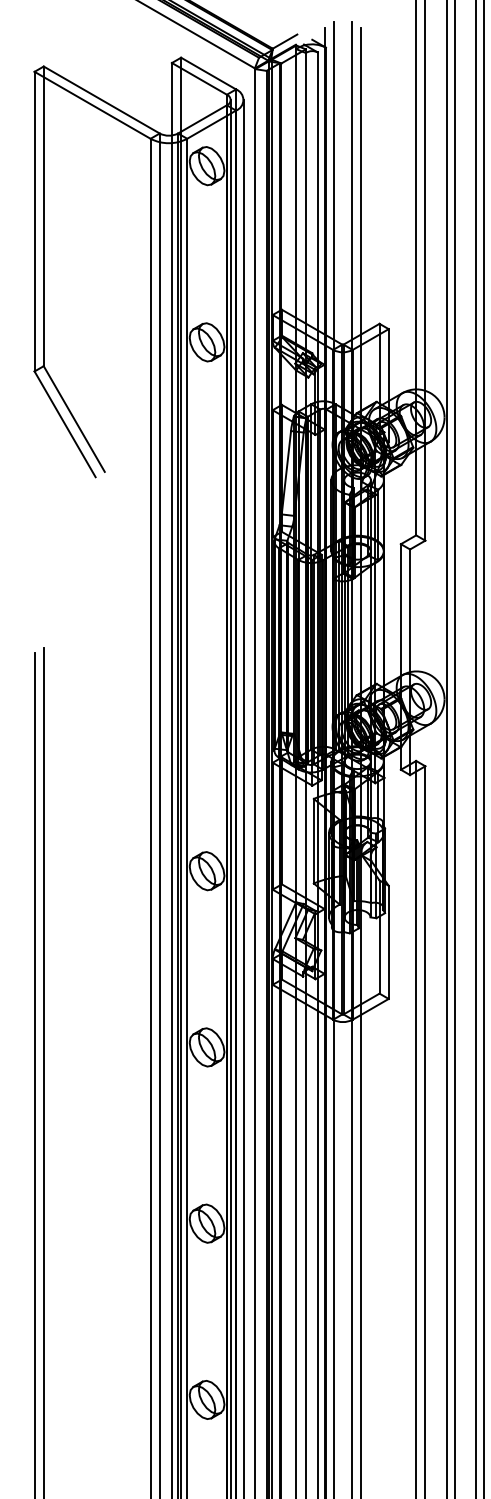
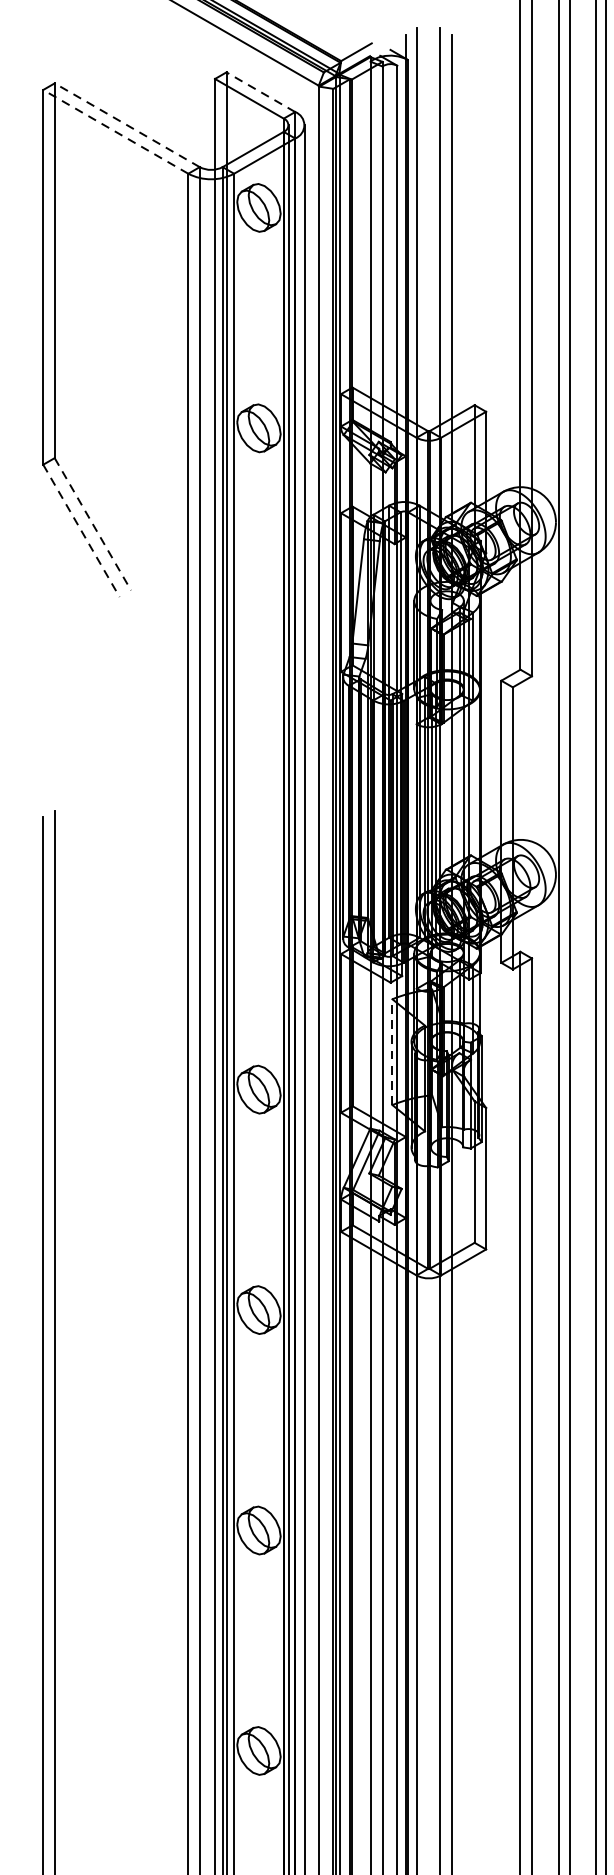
line: (208, 73) -> (260, 92), solid -> dashed
line: (101, 100) -> (126, 125), solid -> dashed
line: (92, 105) -> (115, 132), solid -> dashed
line: (74, 419) -> (93, 524), solid -> dashed
line: (65, 424) -> (81, 531), solid -> dashed
line: (313, 840) -> (392, 1051), solid -> dashed

